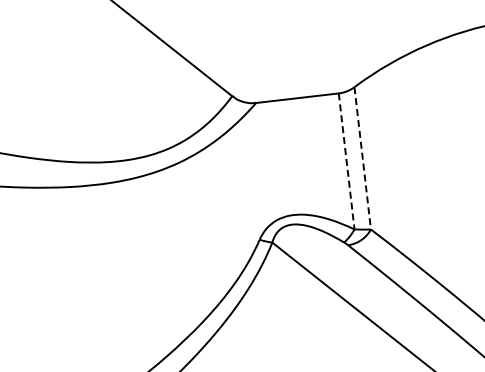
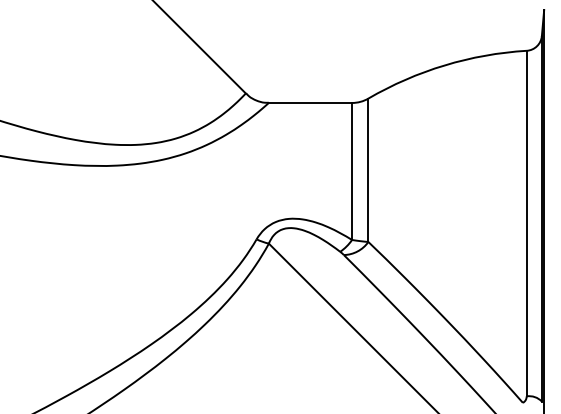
line: (362, 158) -> (368, 170), dashed -> solid
line: (347, 161) -> (352, 171), dashed -> solid

